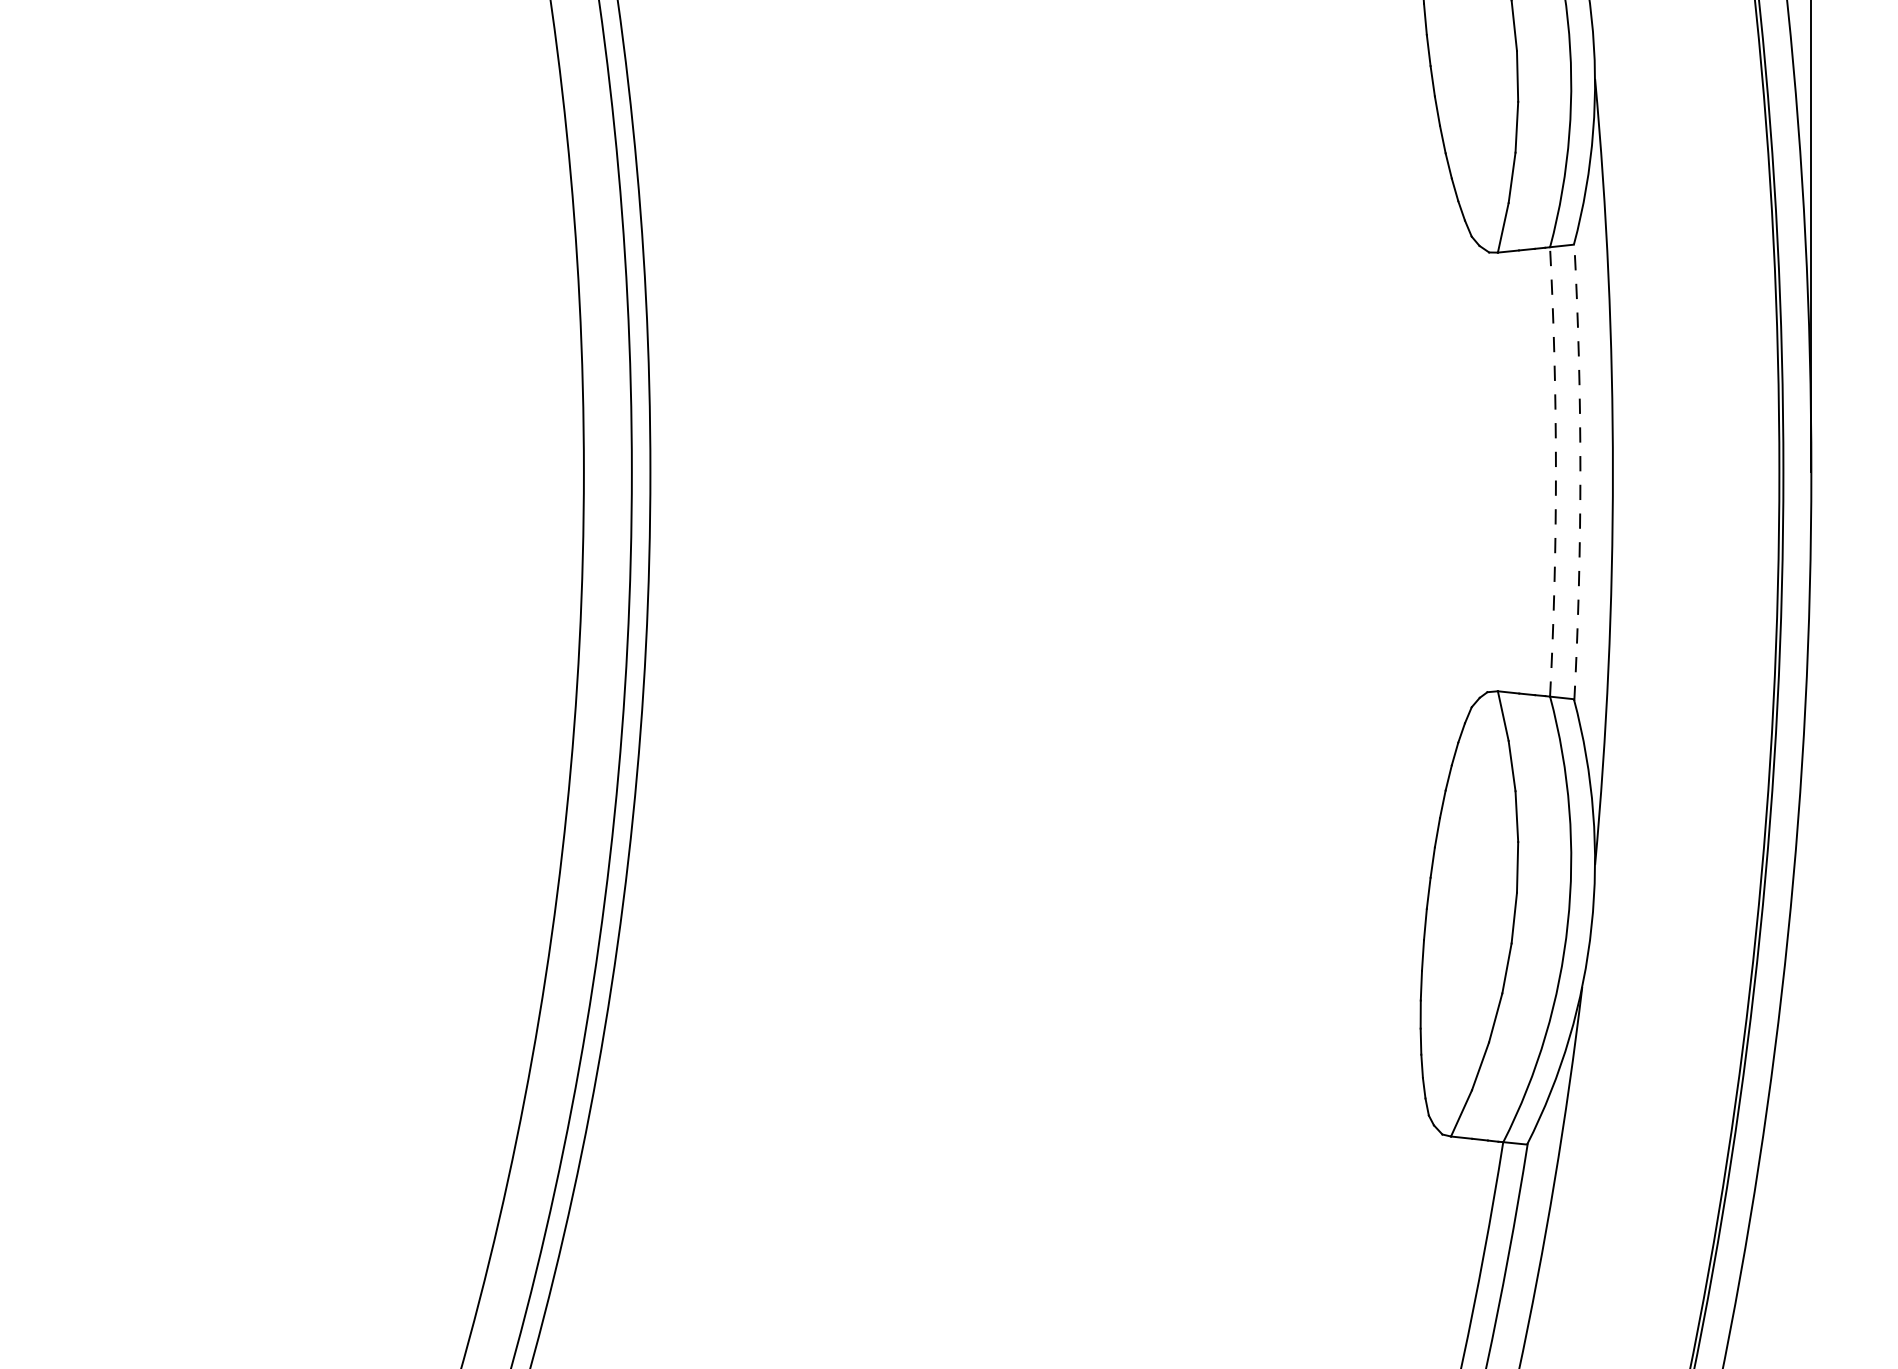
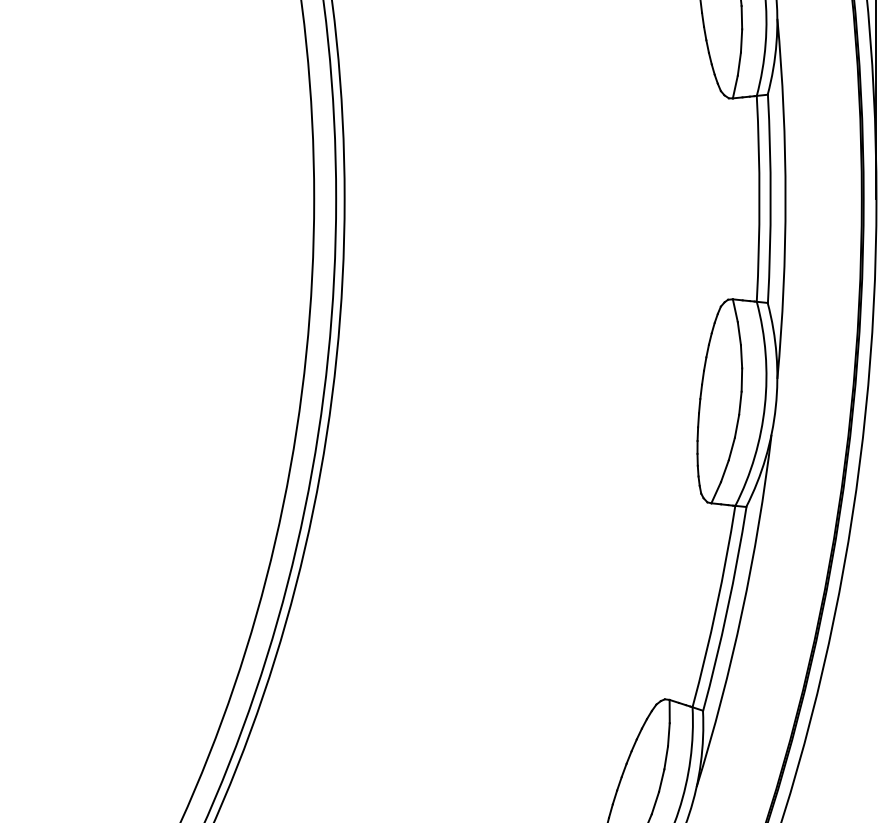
arc: (1556, 471) -> (759, 198), dashed -> solid
arc: (1580, 471) -> (770, 198), dashed -> solid

